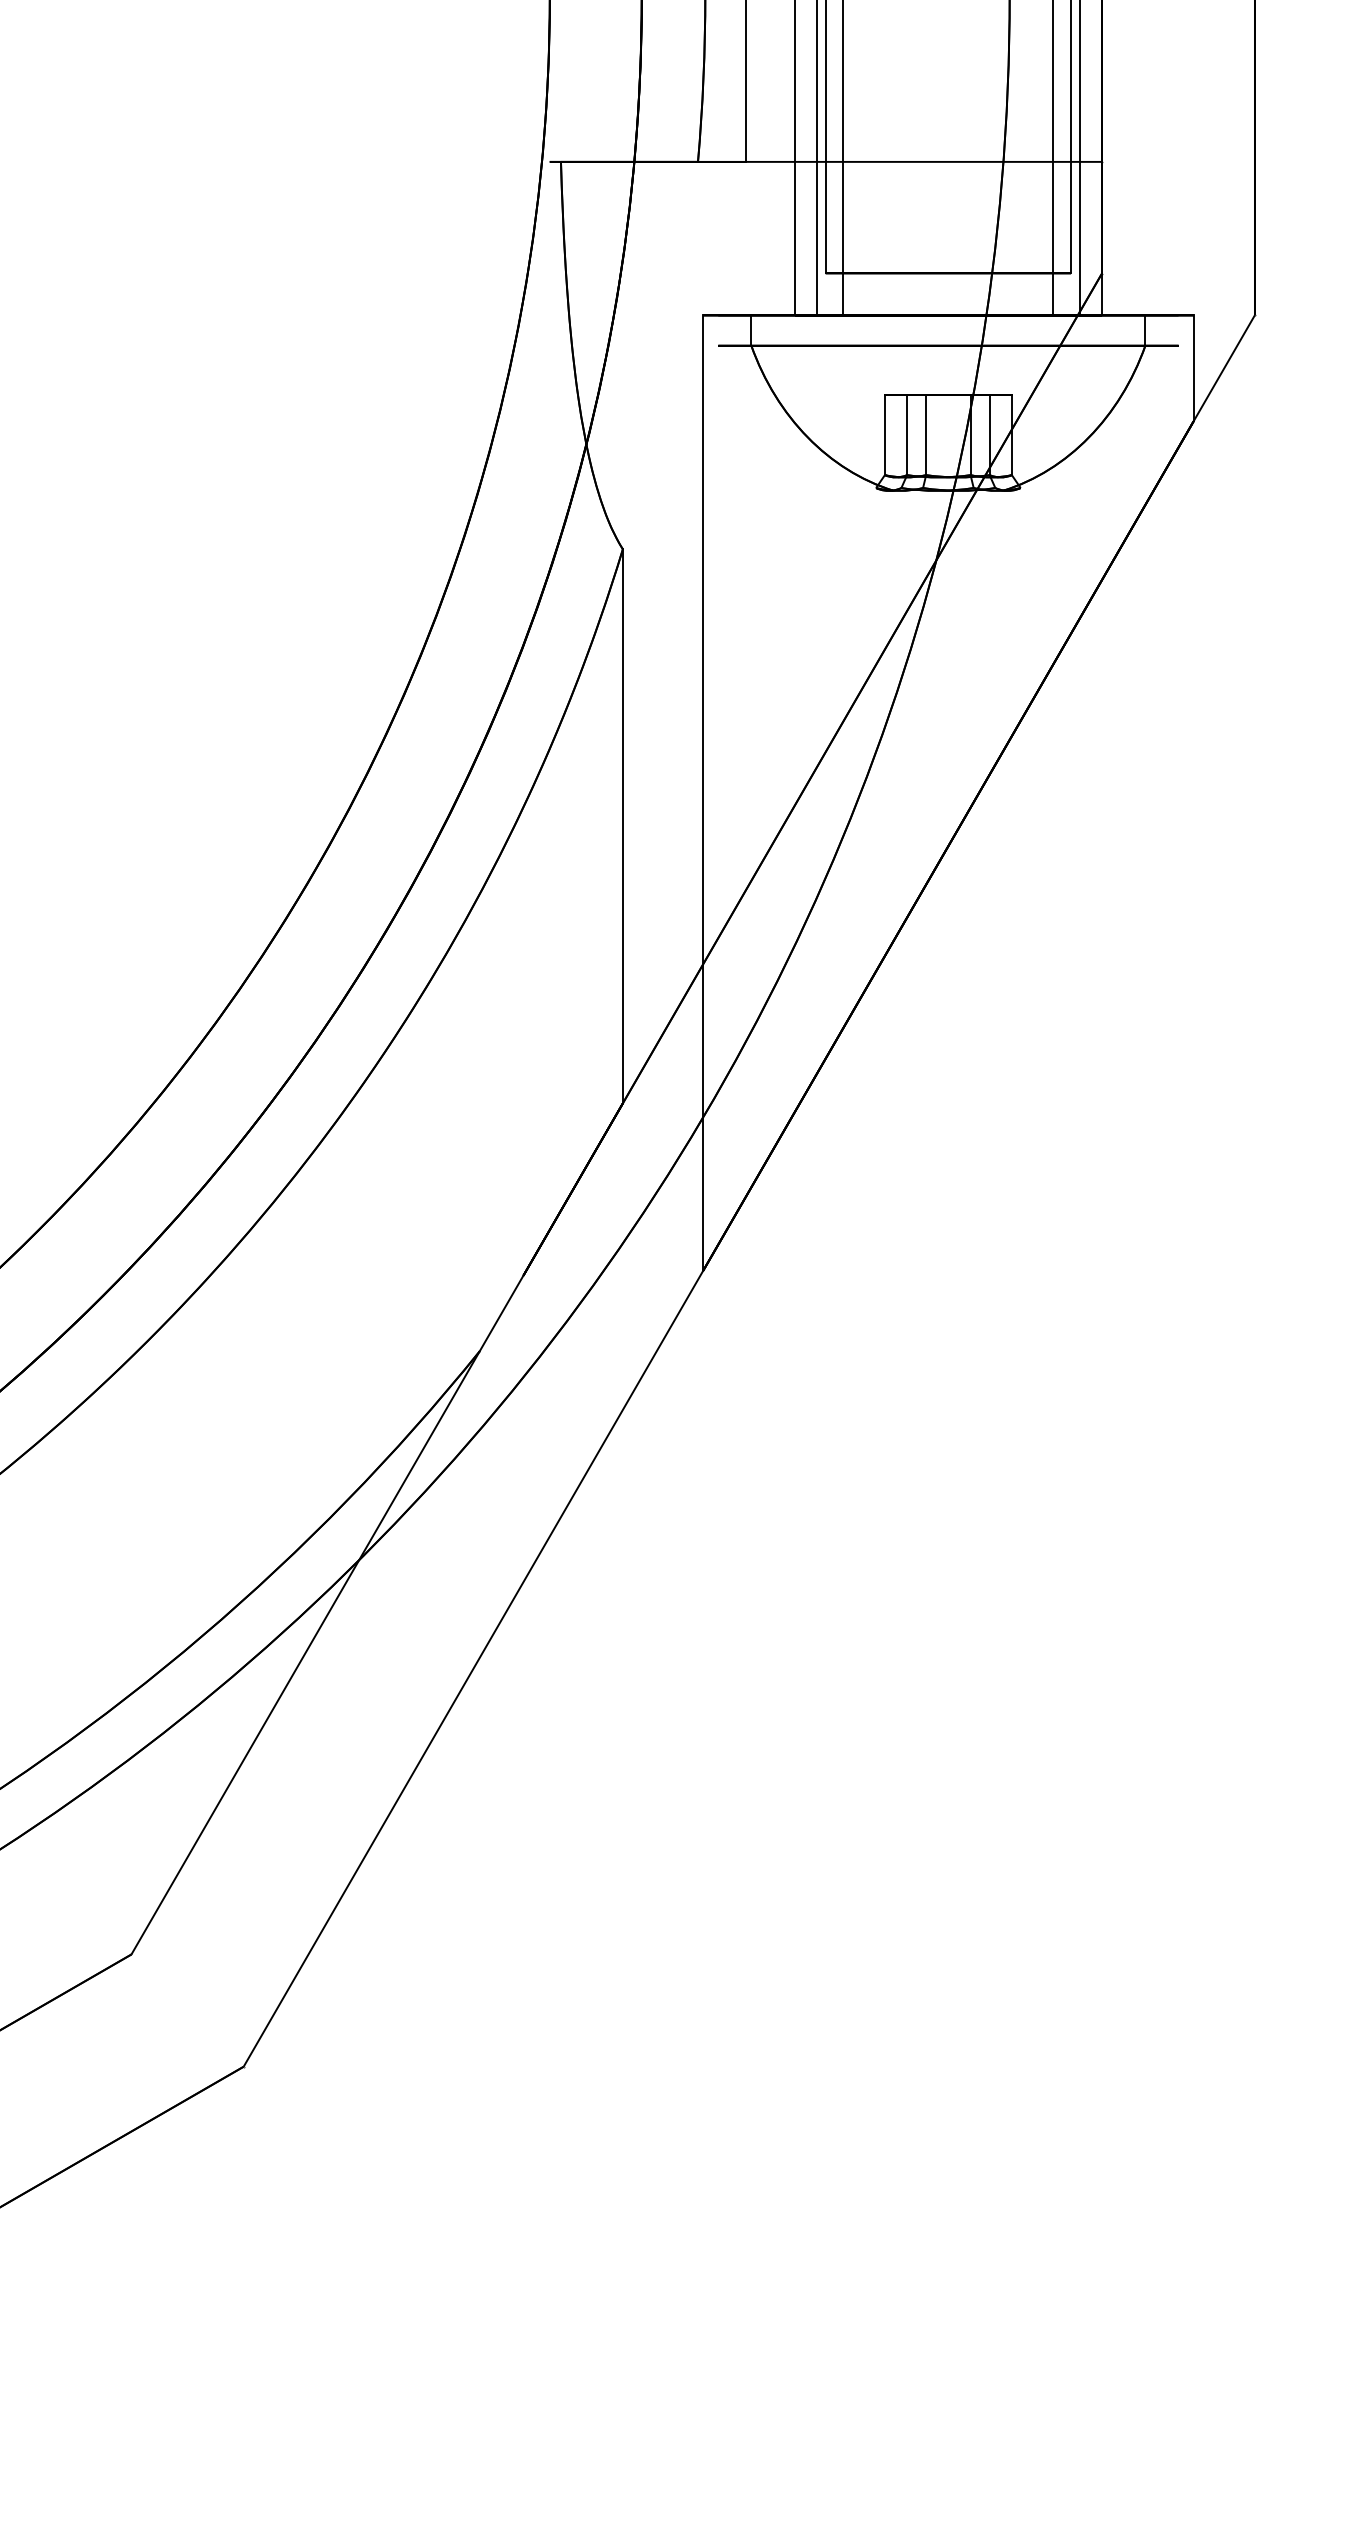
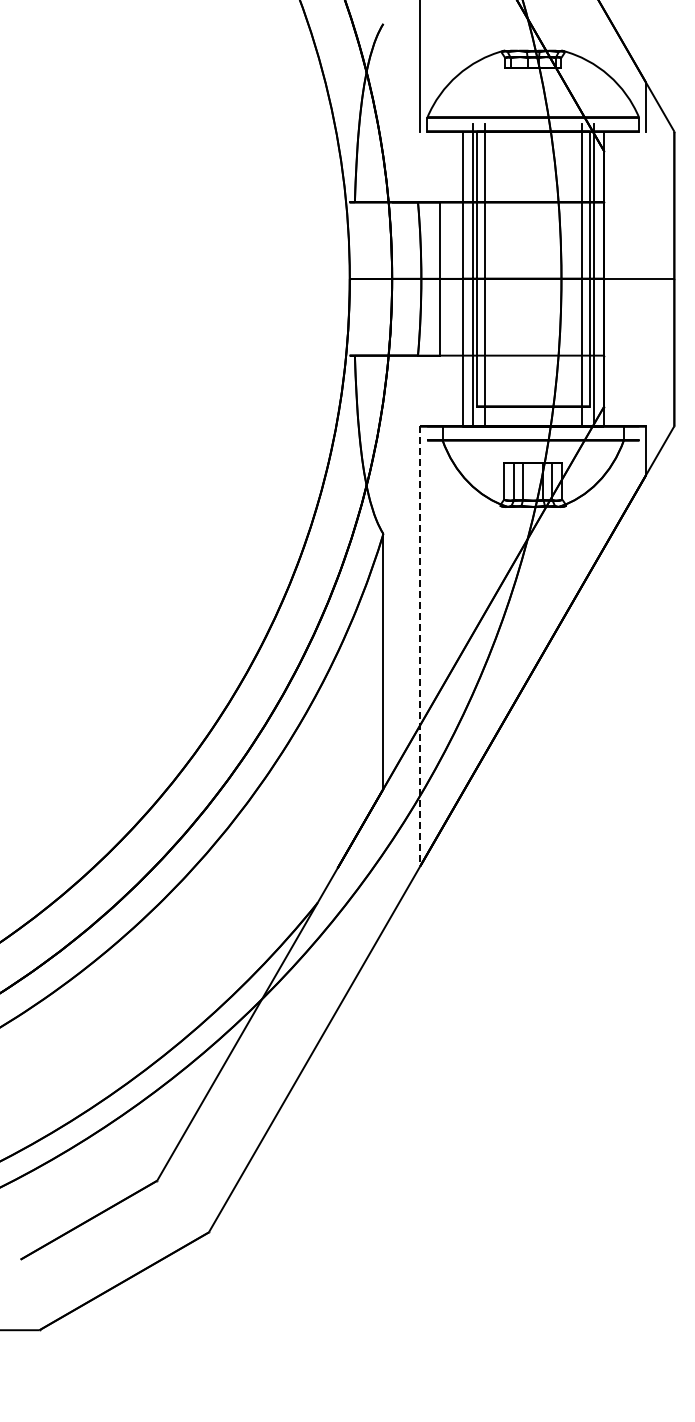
line: (703, 793) -> (420, 646), solid -> dashed

